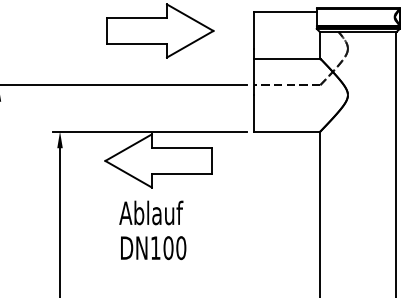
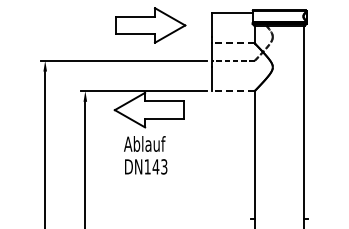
line: (287, 58) -> (233, 43), solid -> dashed
line: (287, 132) -> (233, 91), solid -> dashed
text: (173, 247) -> (159, 166), DN100 -> DN143

